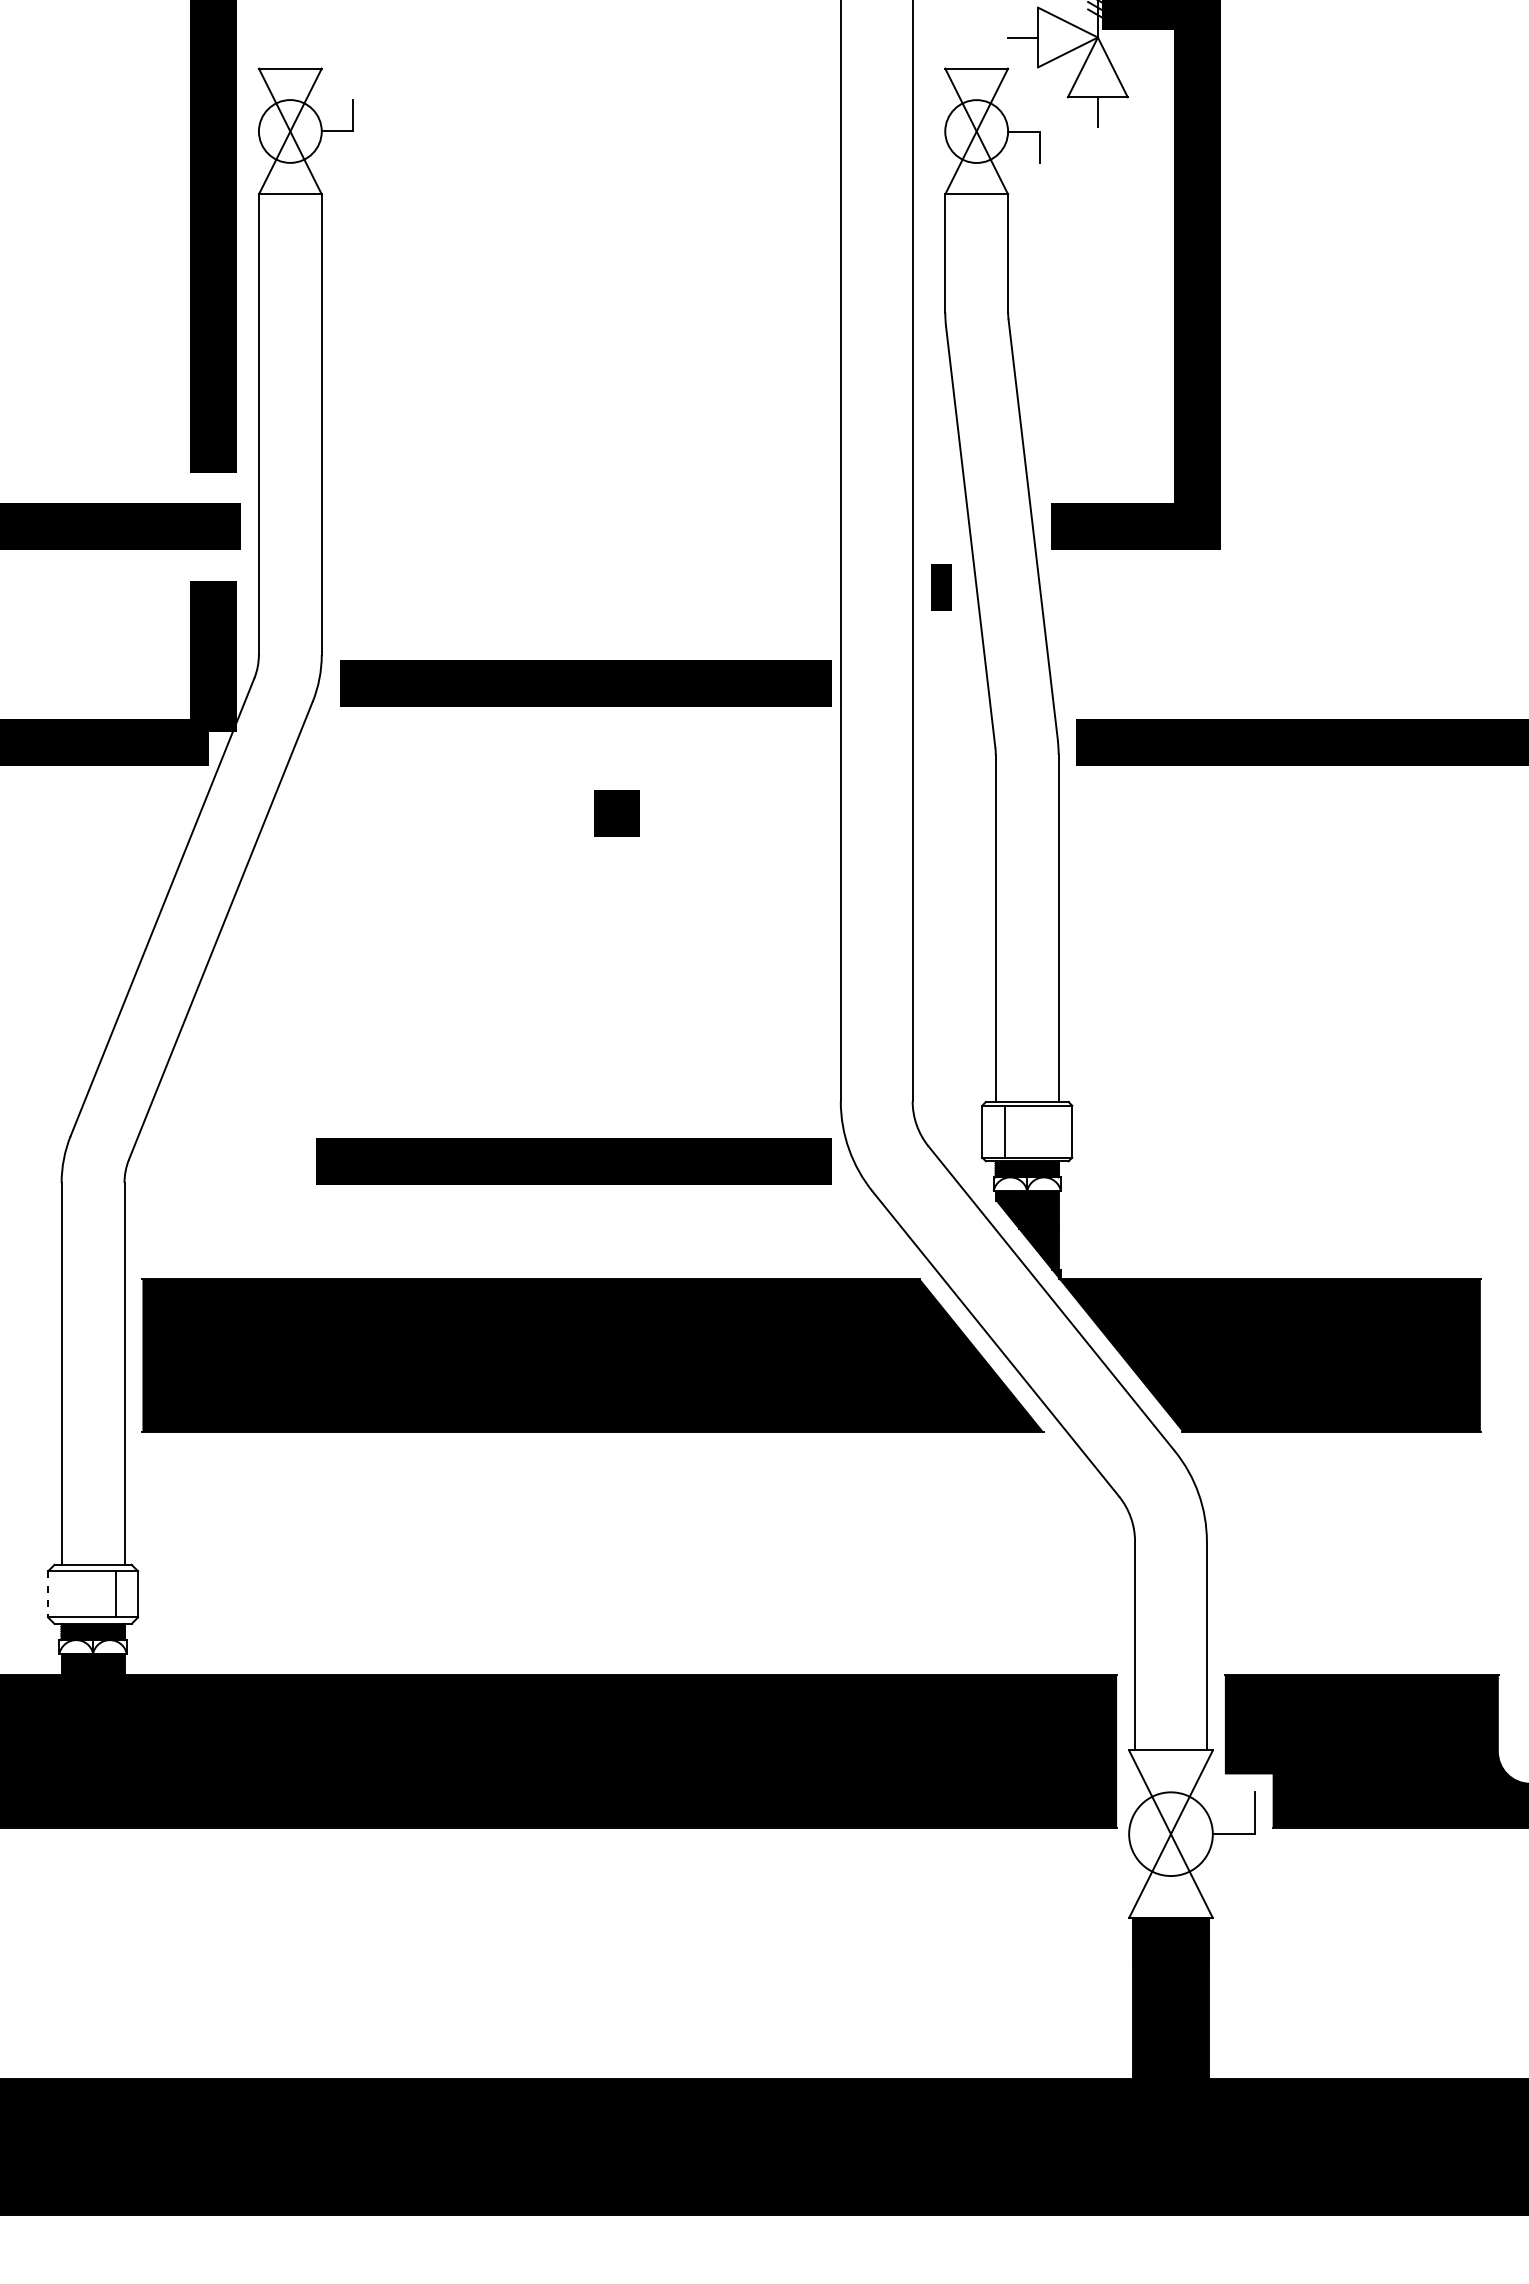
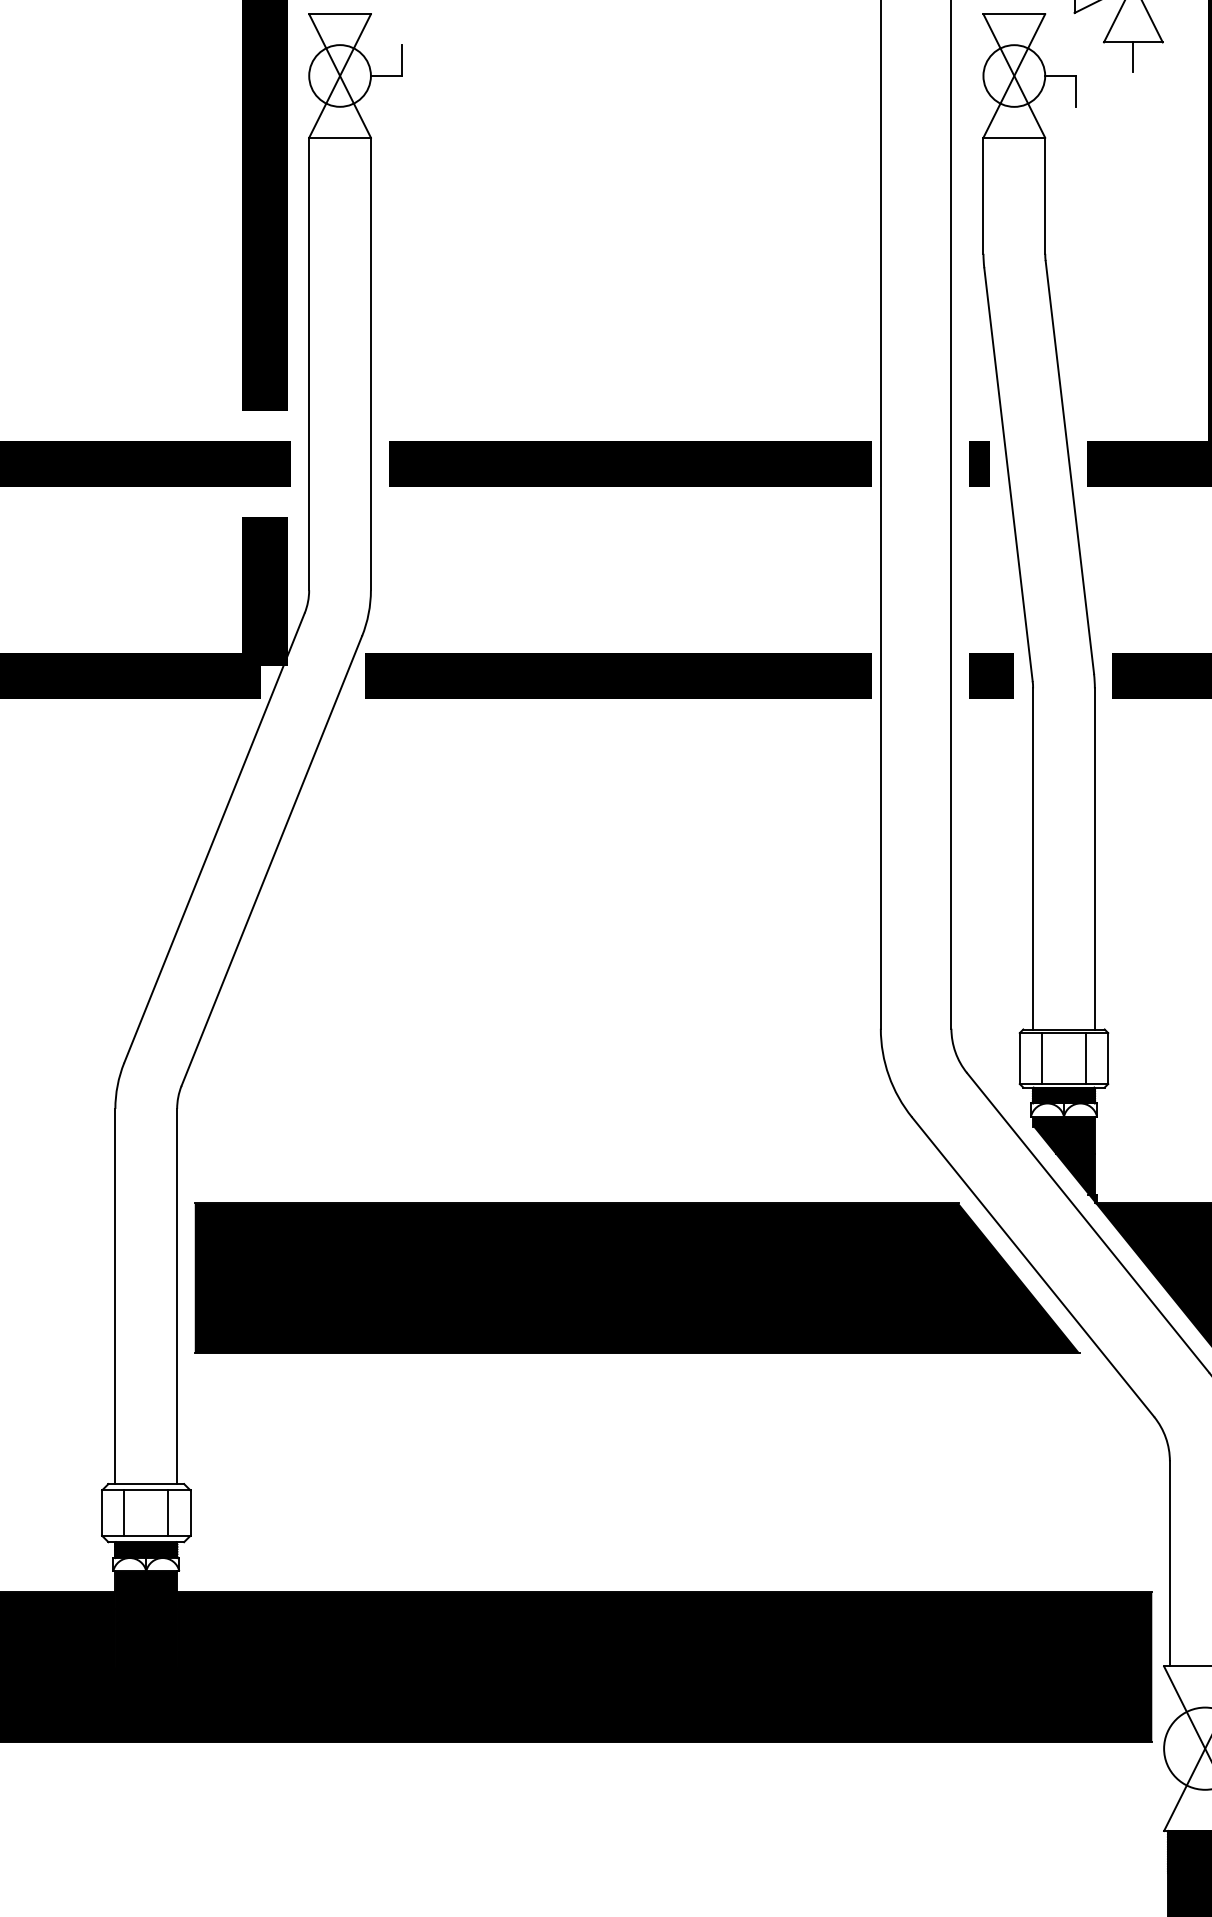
line: (941, 587) -> (979, 464), moved
line: (585, 683) -> (630, 464), moved
line: (616, 813) -> (991, 676), moved
line: (1049, 1131) -> (1085, 1058), added
line: (573, 1161) -> (618, 676), moved
line: (48, 1594) -> (102, 1513), dashed -> solid
line: (70, 1594) -> (124, 1513), added

